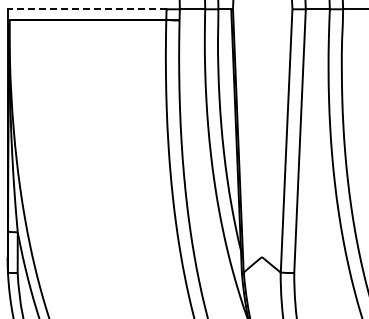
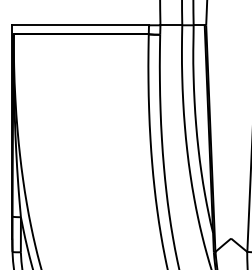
line: (86, 9) -> (80, 25), dashed -> solid

